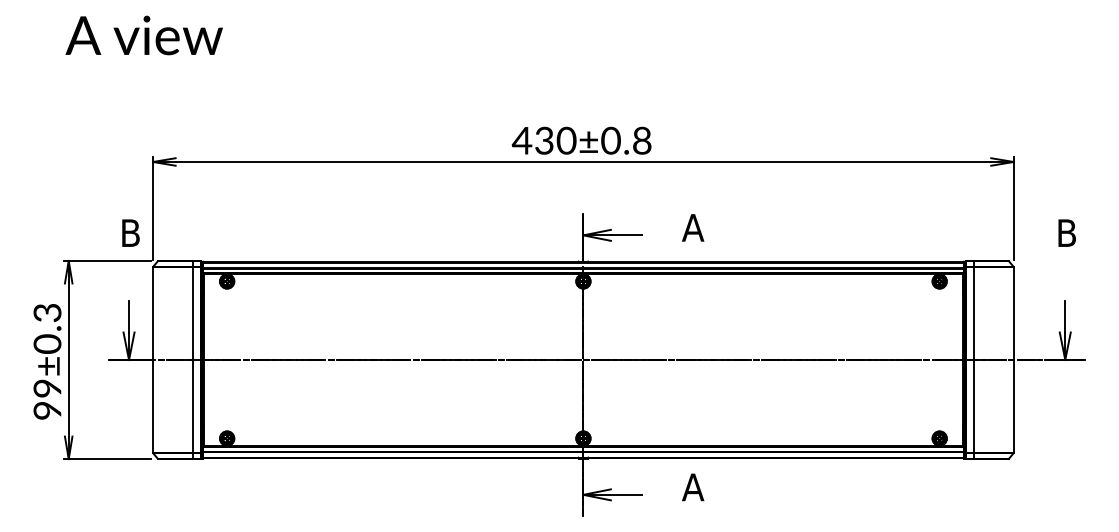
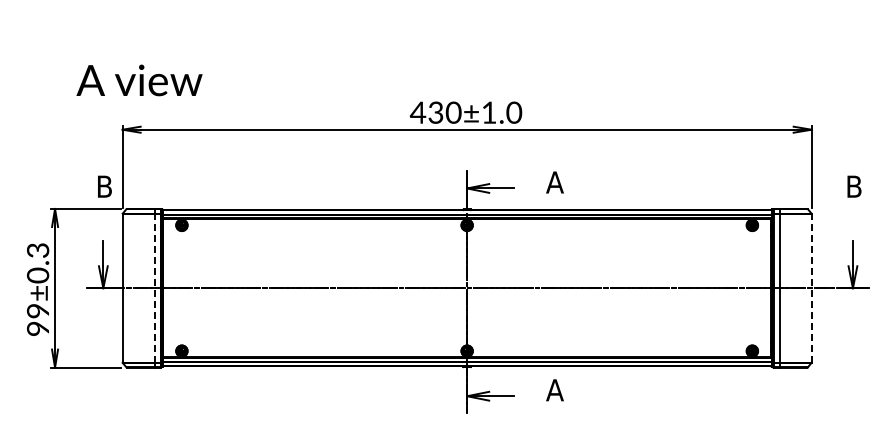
text: (144, 35) -> (139, 80), moved
text: (626, 140) -> (501, 112), 430±0.8 -> 430±1.0
line: (192, 359) -> (154, 287), solid -> dashed
line: (1013, 359) -> (811, 287), solid -> dashed

